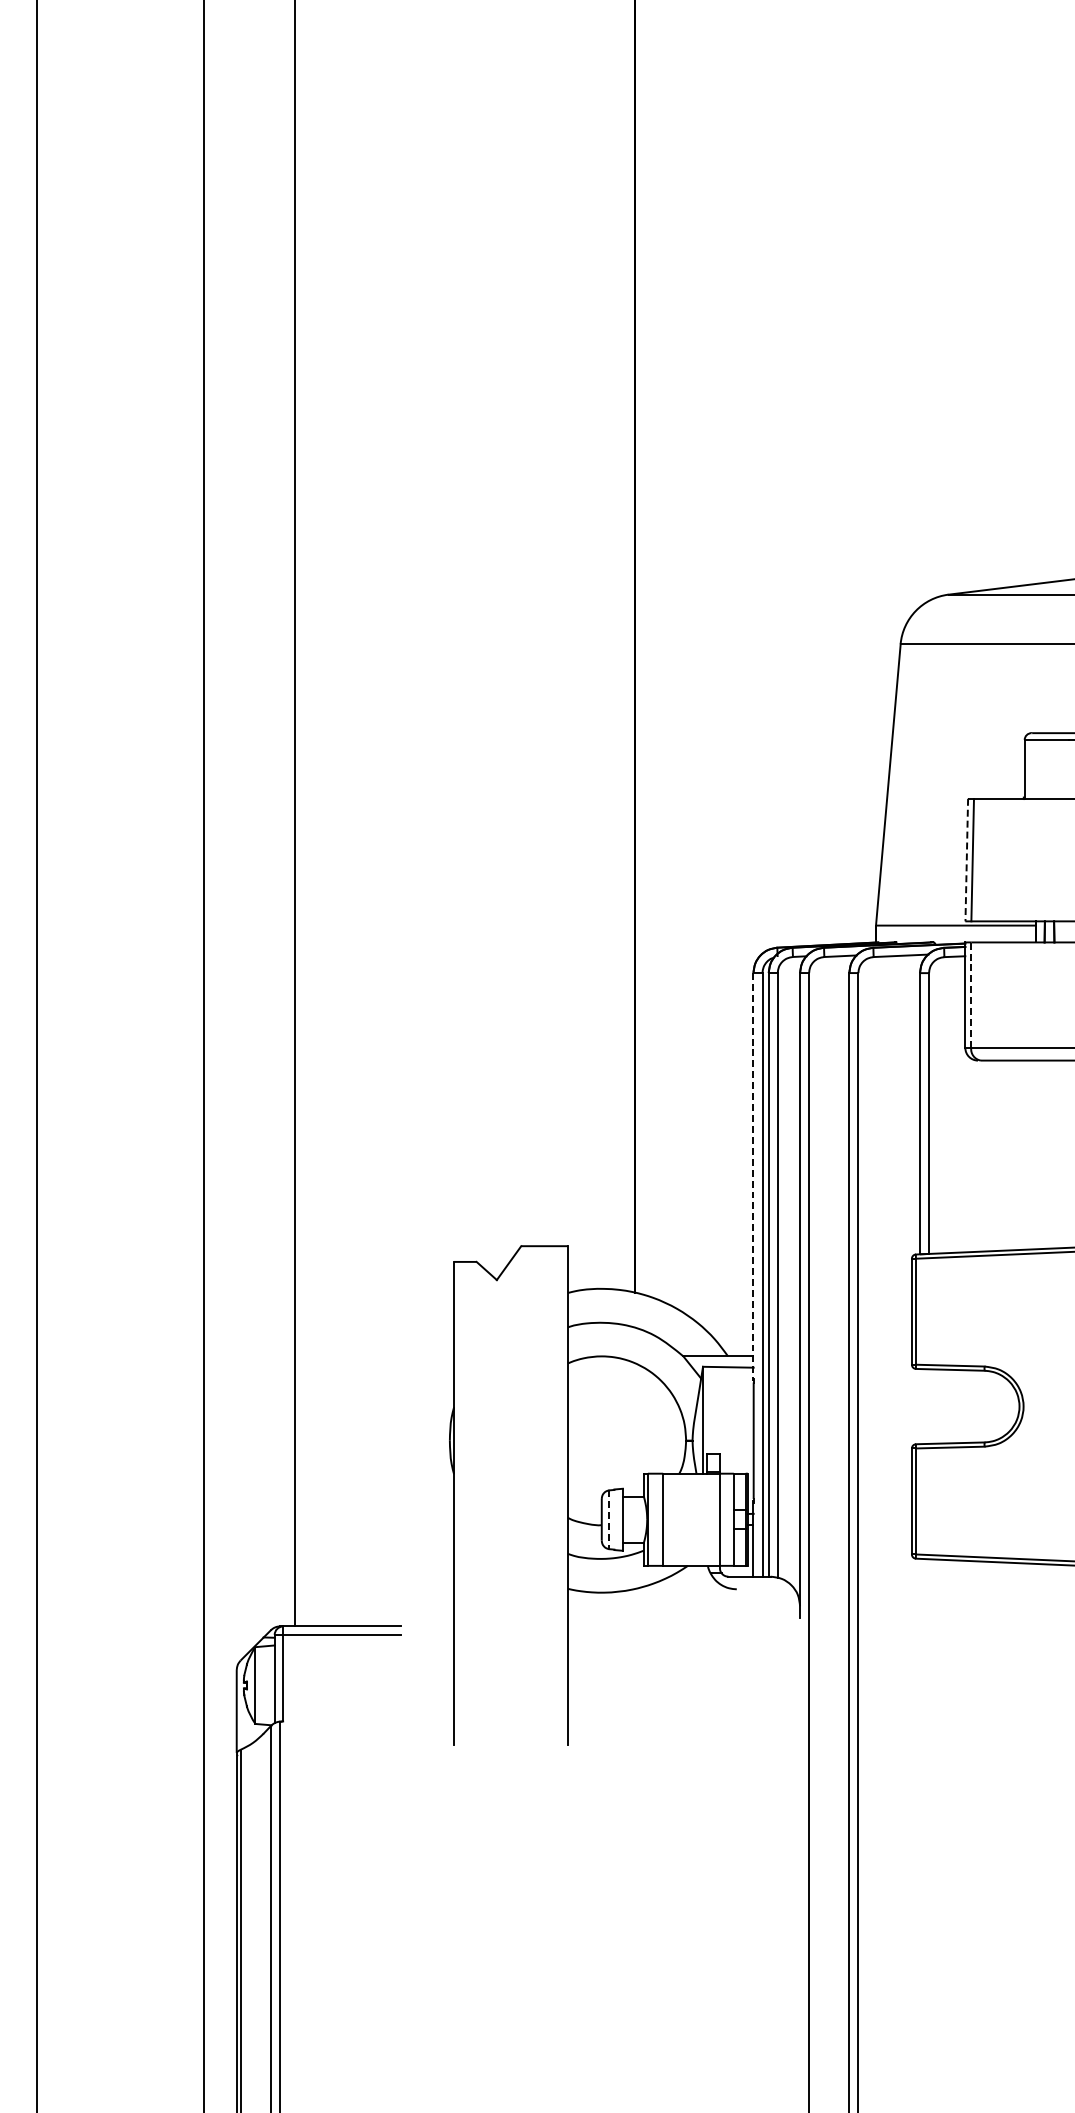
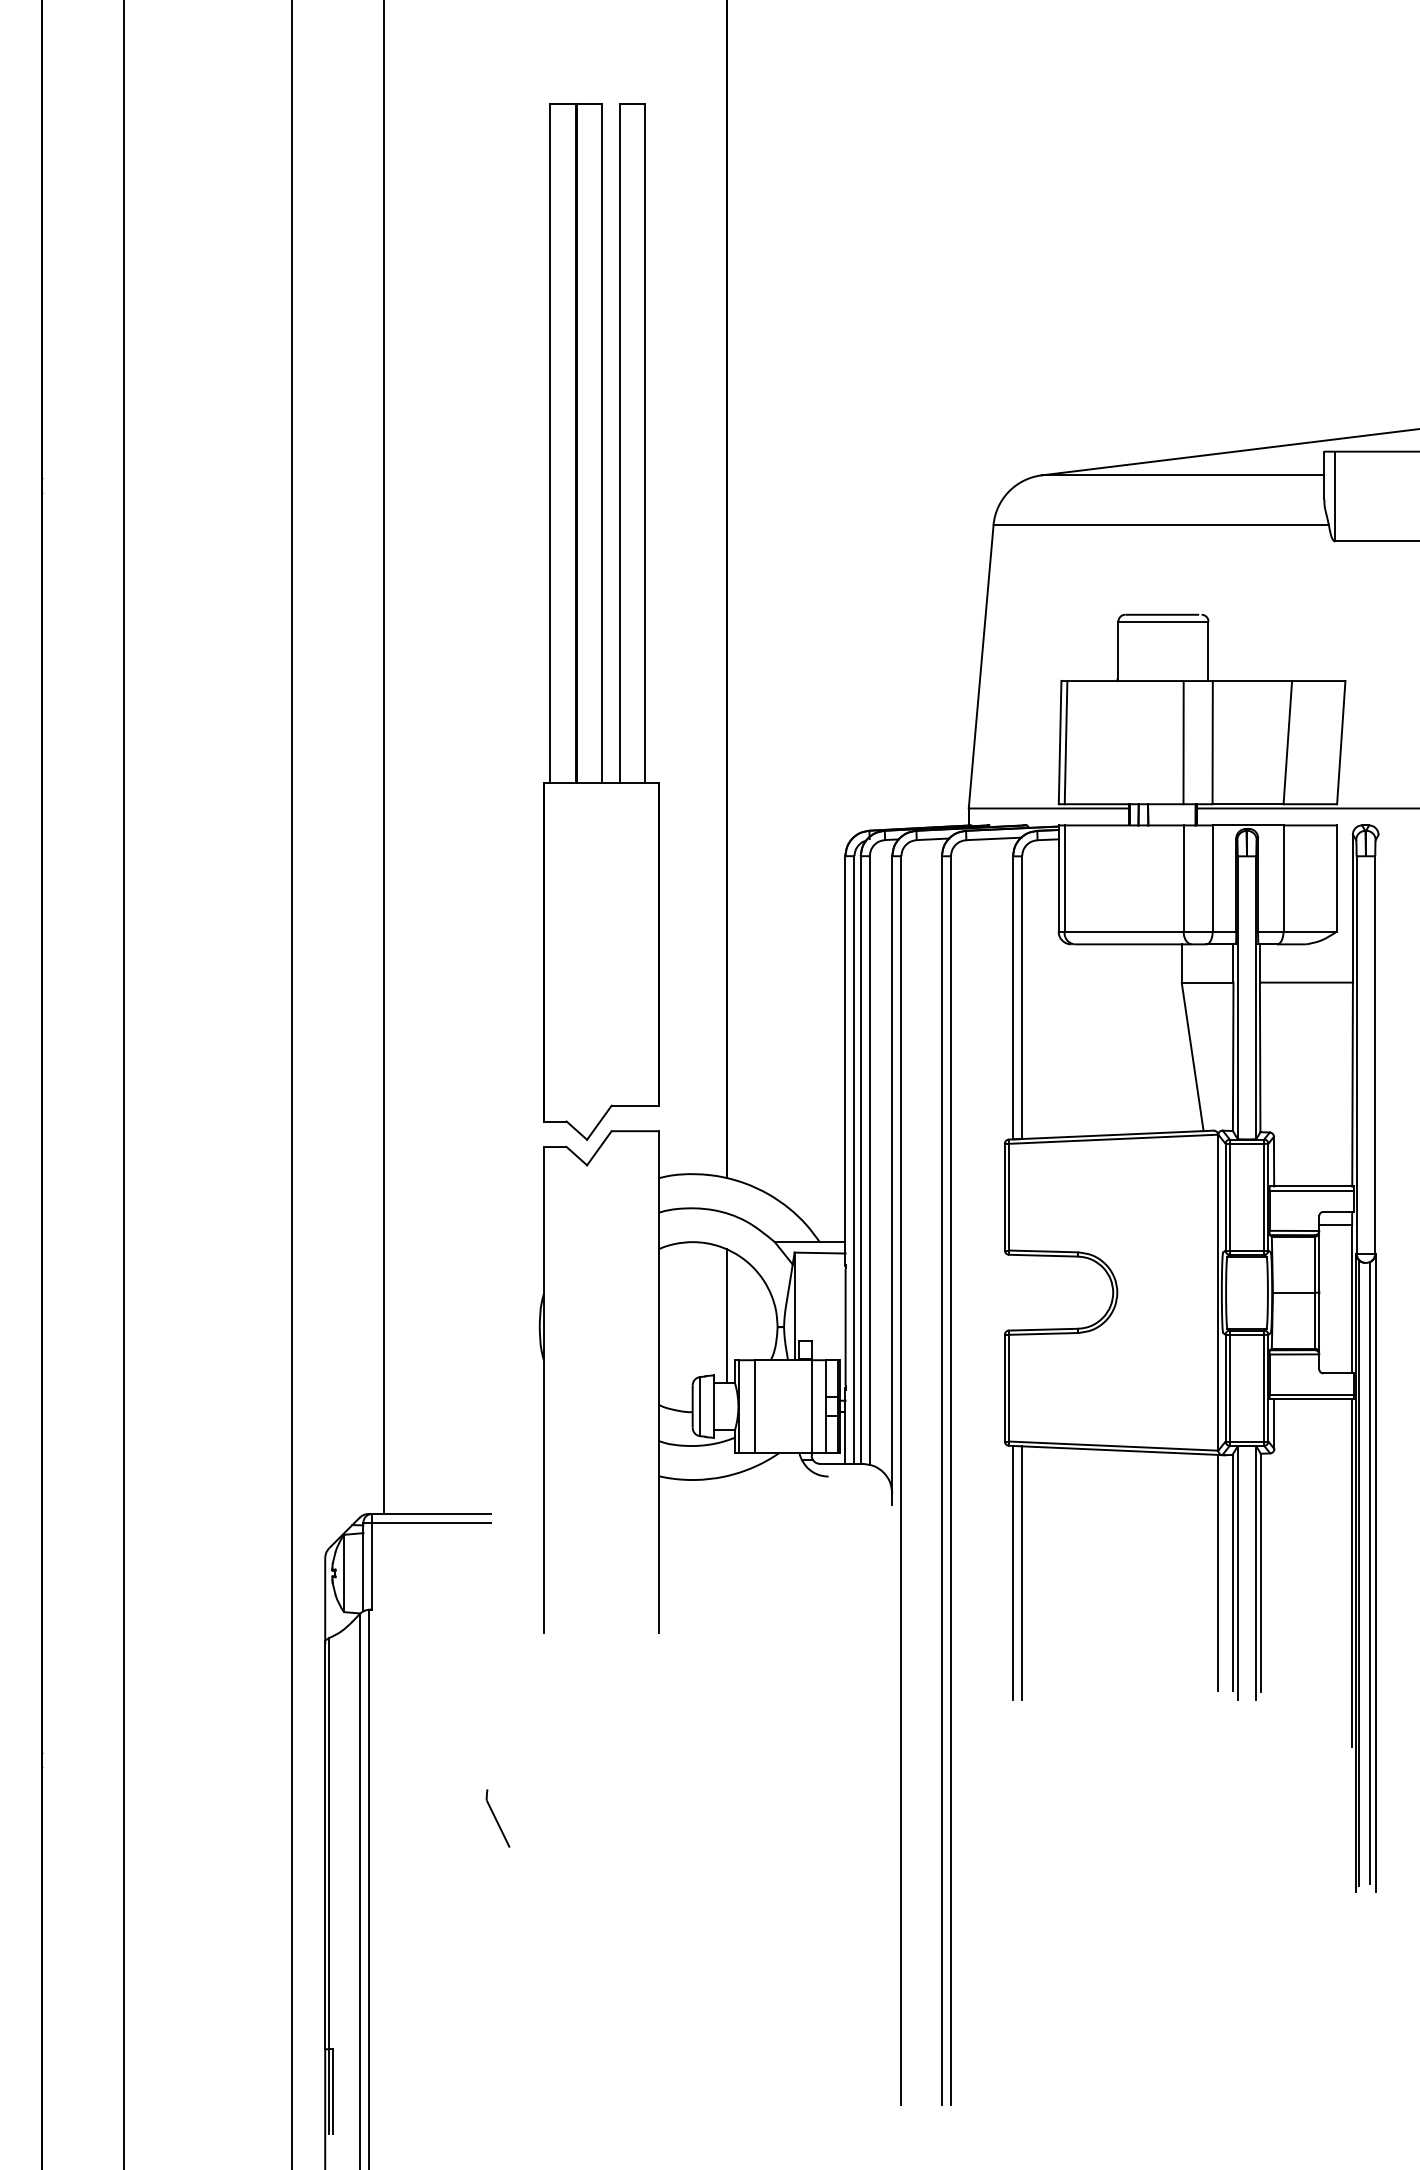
part: (511, 739) -> (601, 621), added
line: (967, 860) -> (1060, 742), dashed -> solid
line: (971, 995) -> (1064, 878), dashed -> solid
line: (753, 1176) -> (845, 1061), dashed -> solid
line: (635, 1430) -> (726, 1316), added
line: (609, 1519) -> (700, 1406), dashed -> solid
line: (920, 1684) -> (1013, 1572), added
line: (929, 1684) -> (1022, 1572), added
part: (407, 1928) -> (497, 1818), added

